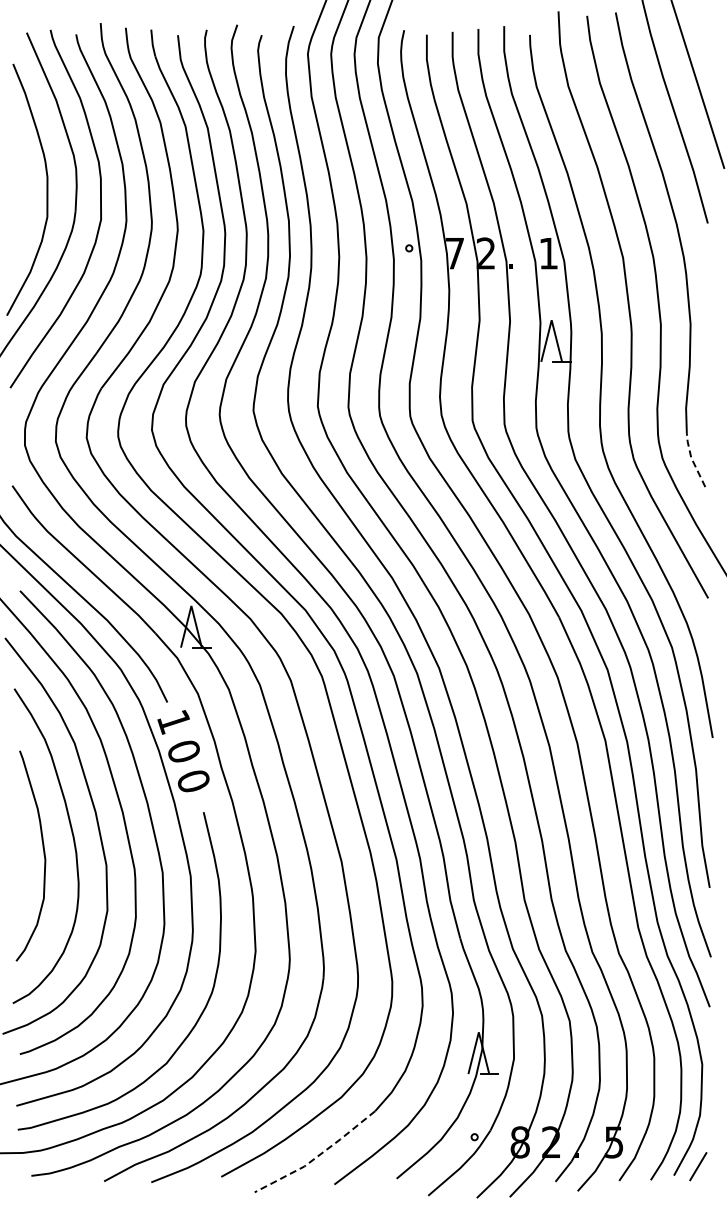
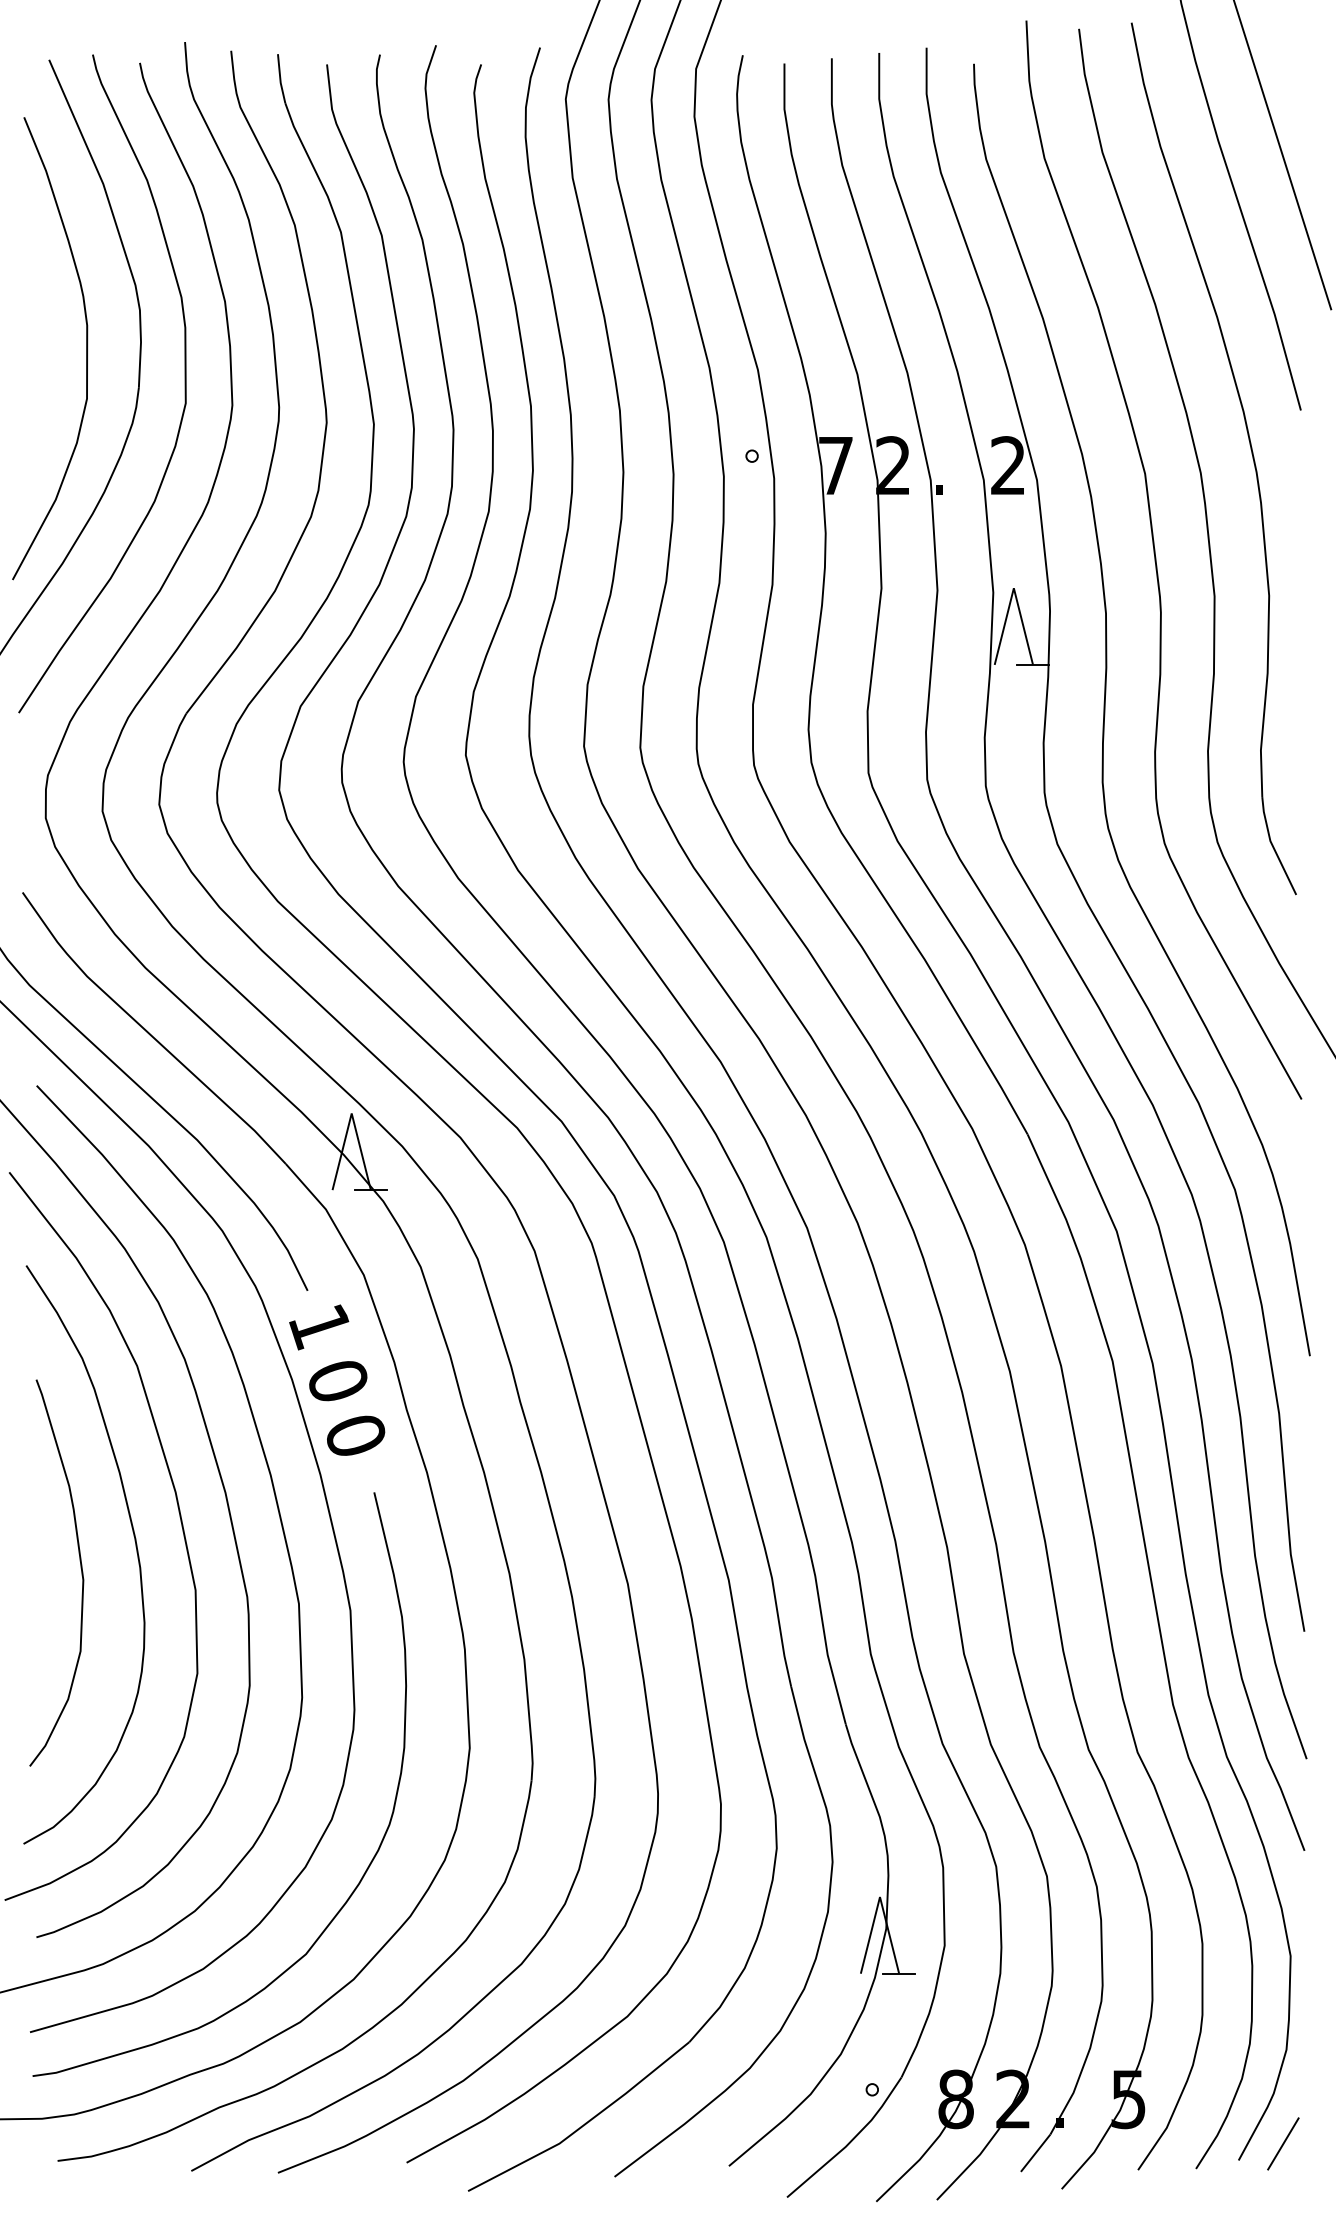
text: (548, 253) -> (1008, 465), 1 -> 2
line: (692, 459) -> (1272, 844), dashed -> solid
line: (317, 1156) -> (583, 2125), dashed -> solid

